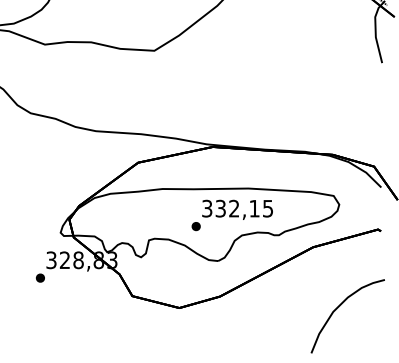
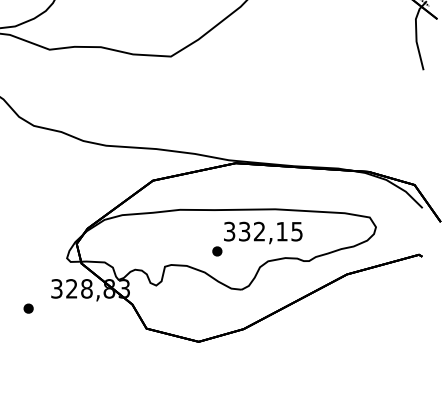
part: (40, 277) -> (28, 308), moved
curve: (338, 307) -> (375, 341), removed

